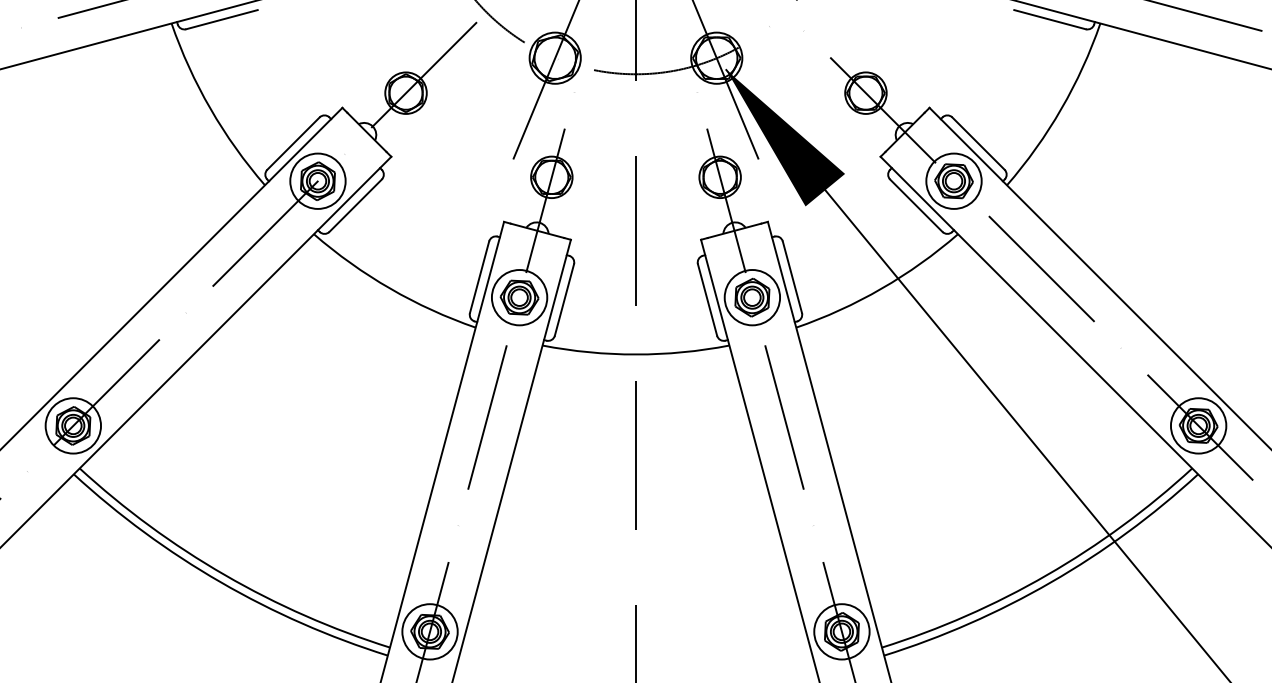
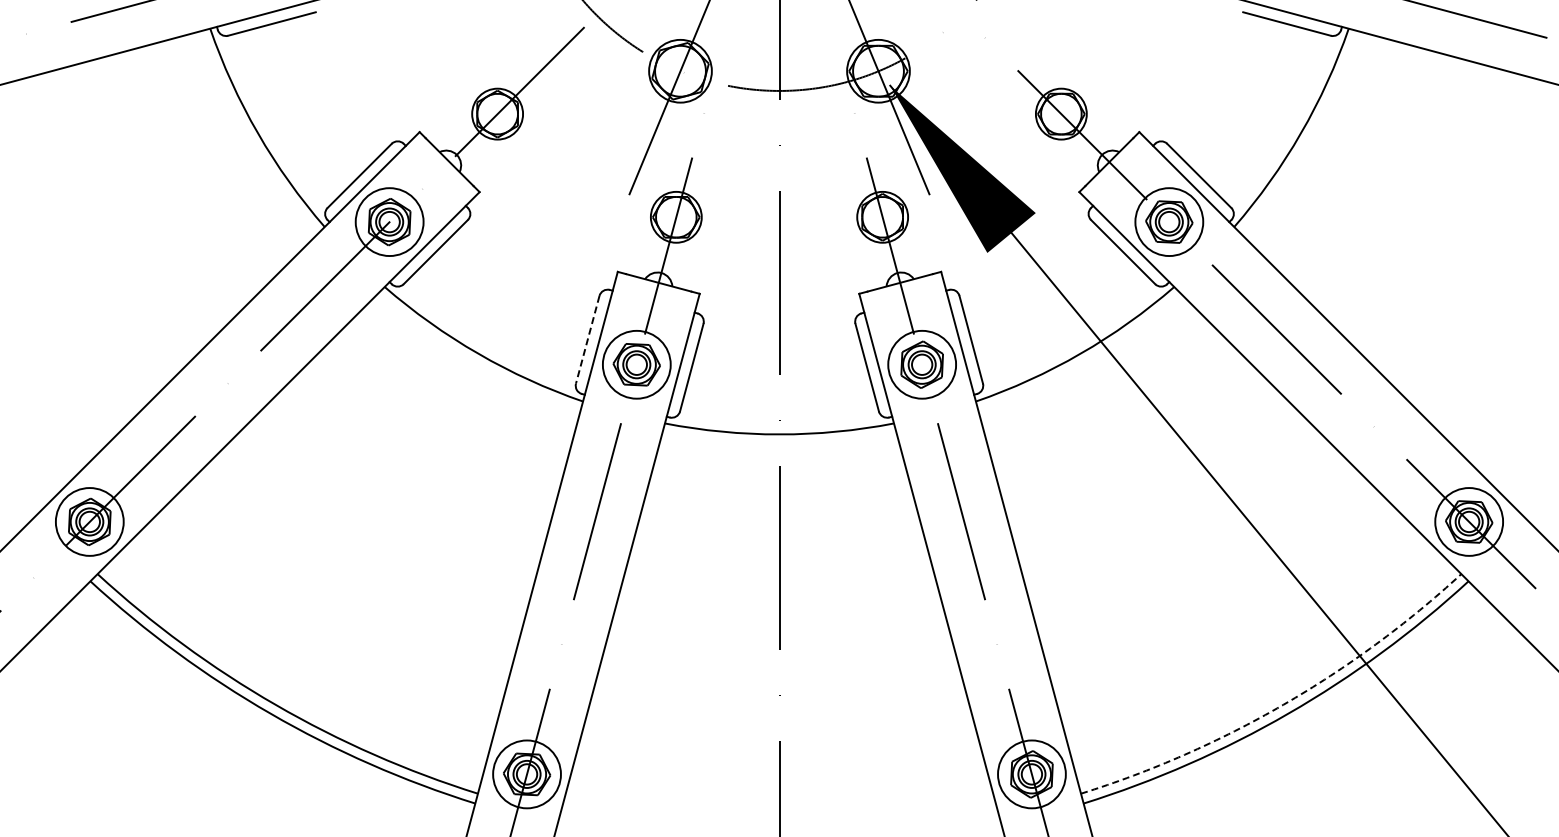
line: (479, 277) -> (587, 340), solid -> dashed
arc: (1047, 574) -> (1283, 704), solid -> dashed

